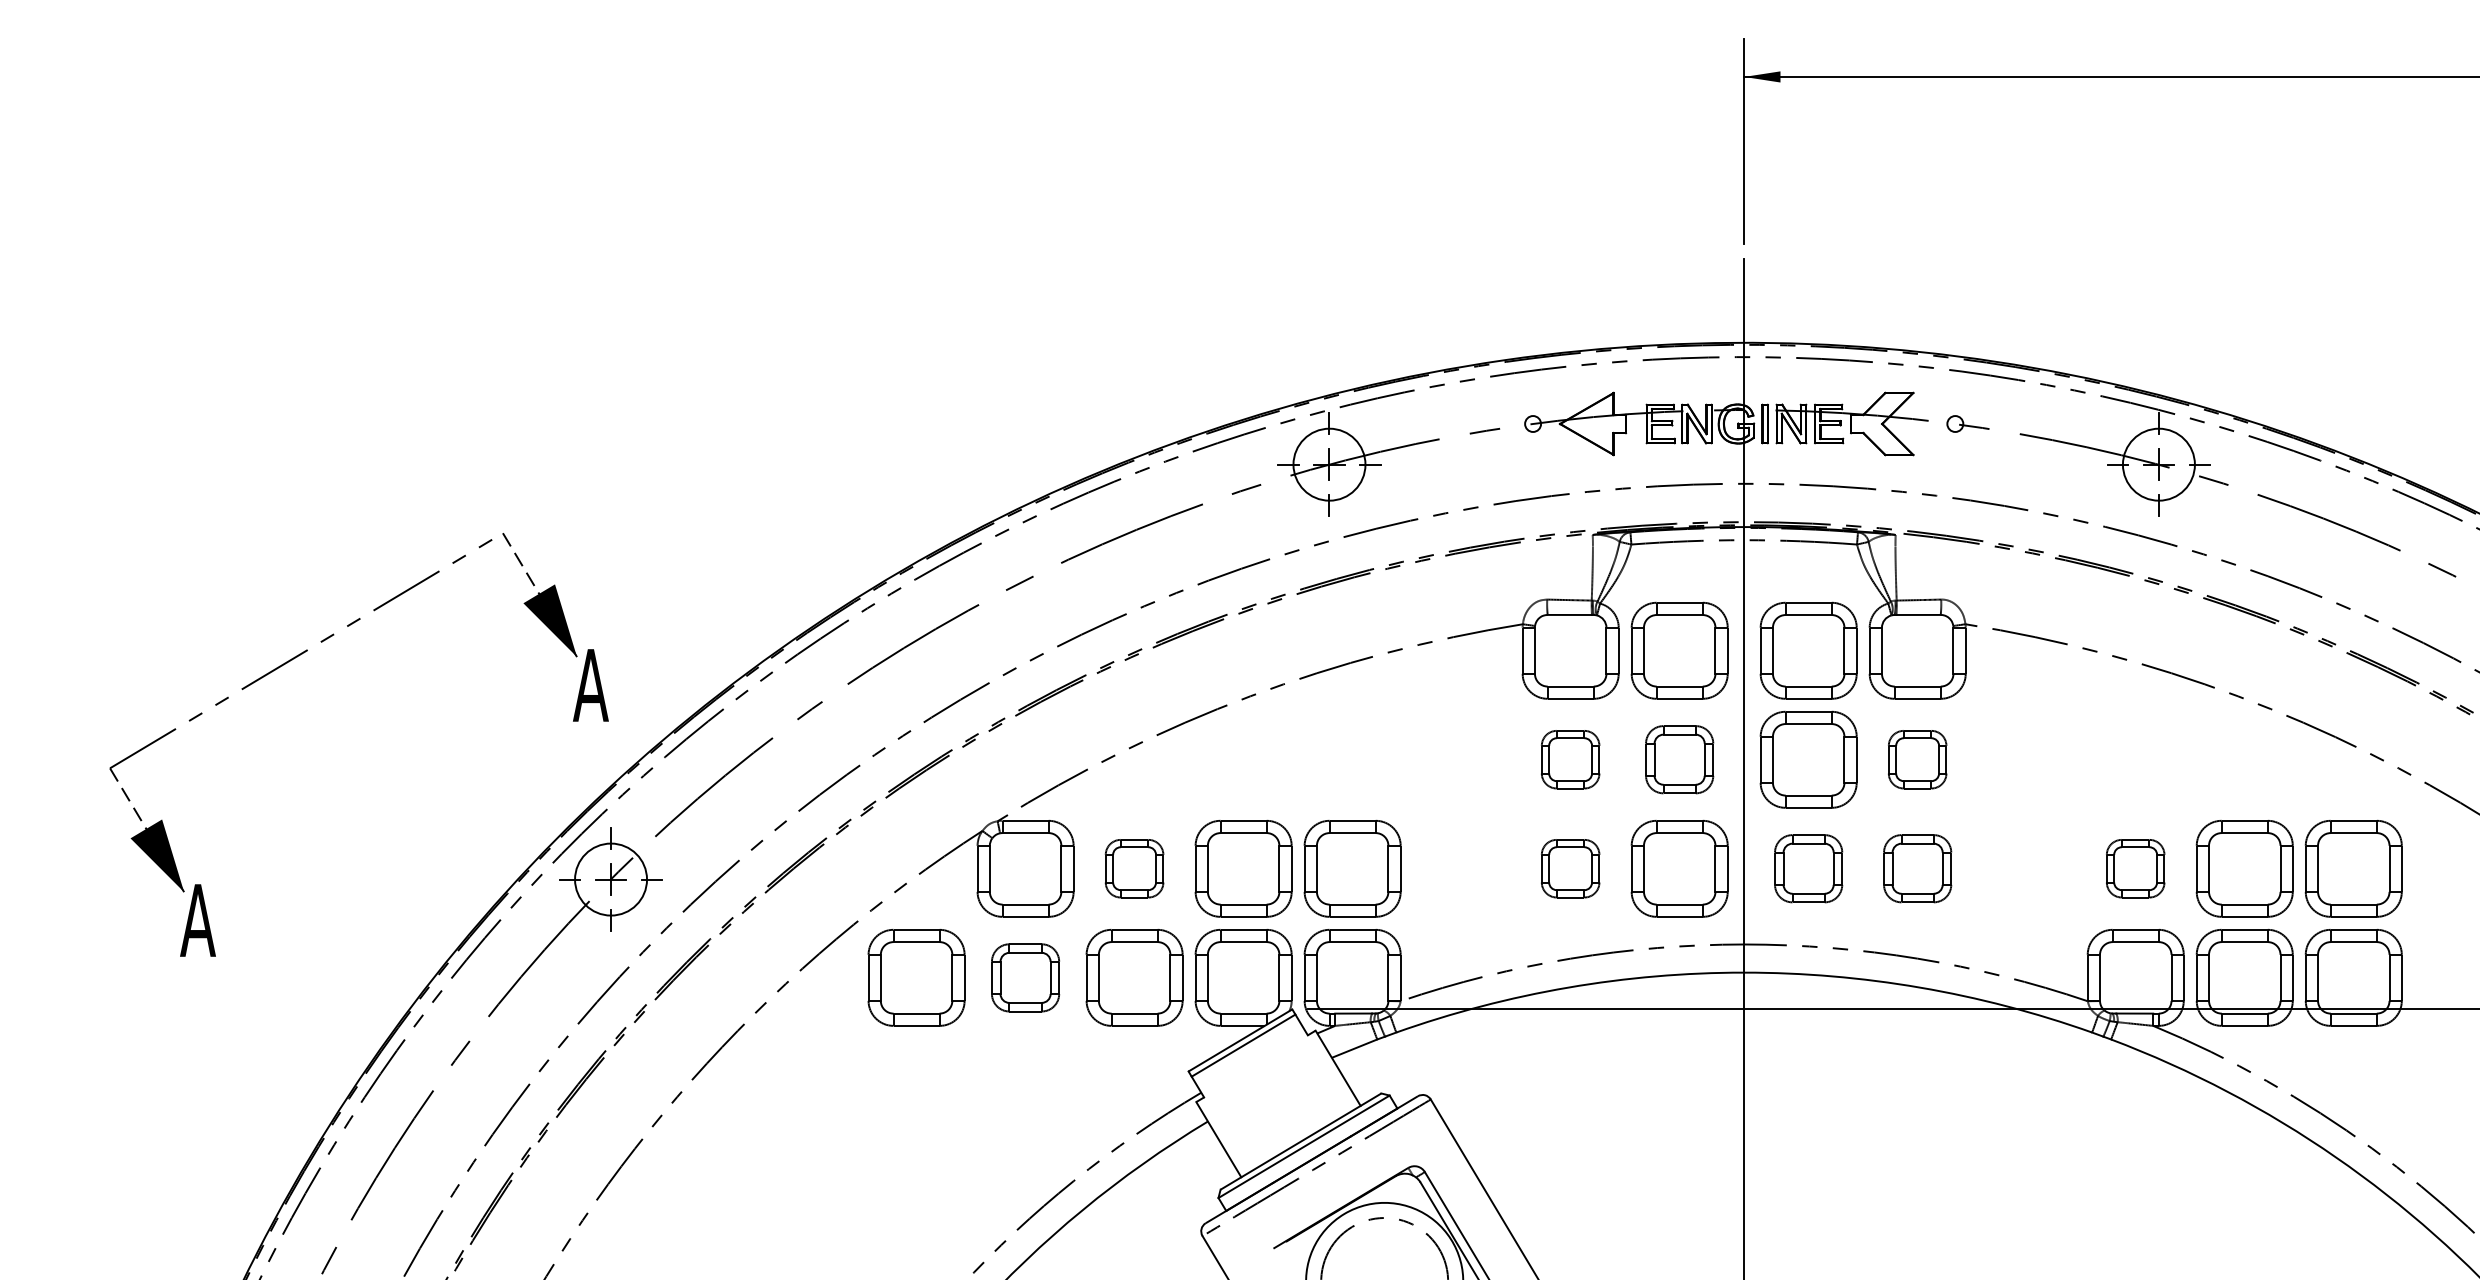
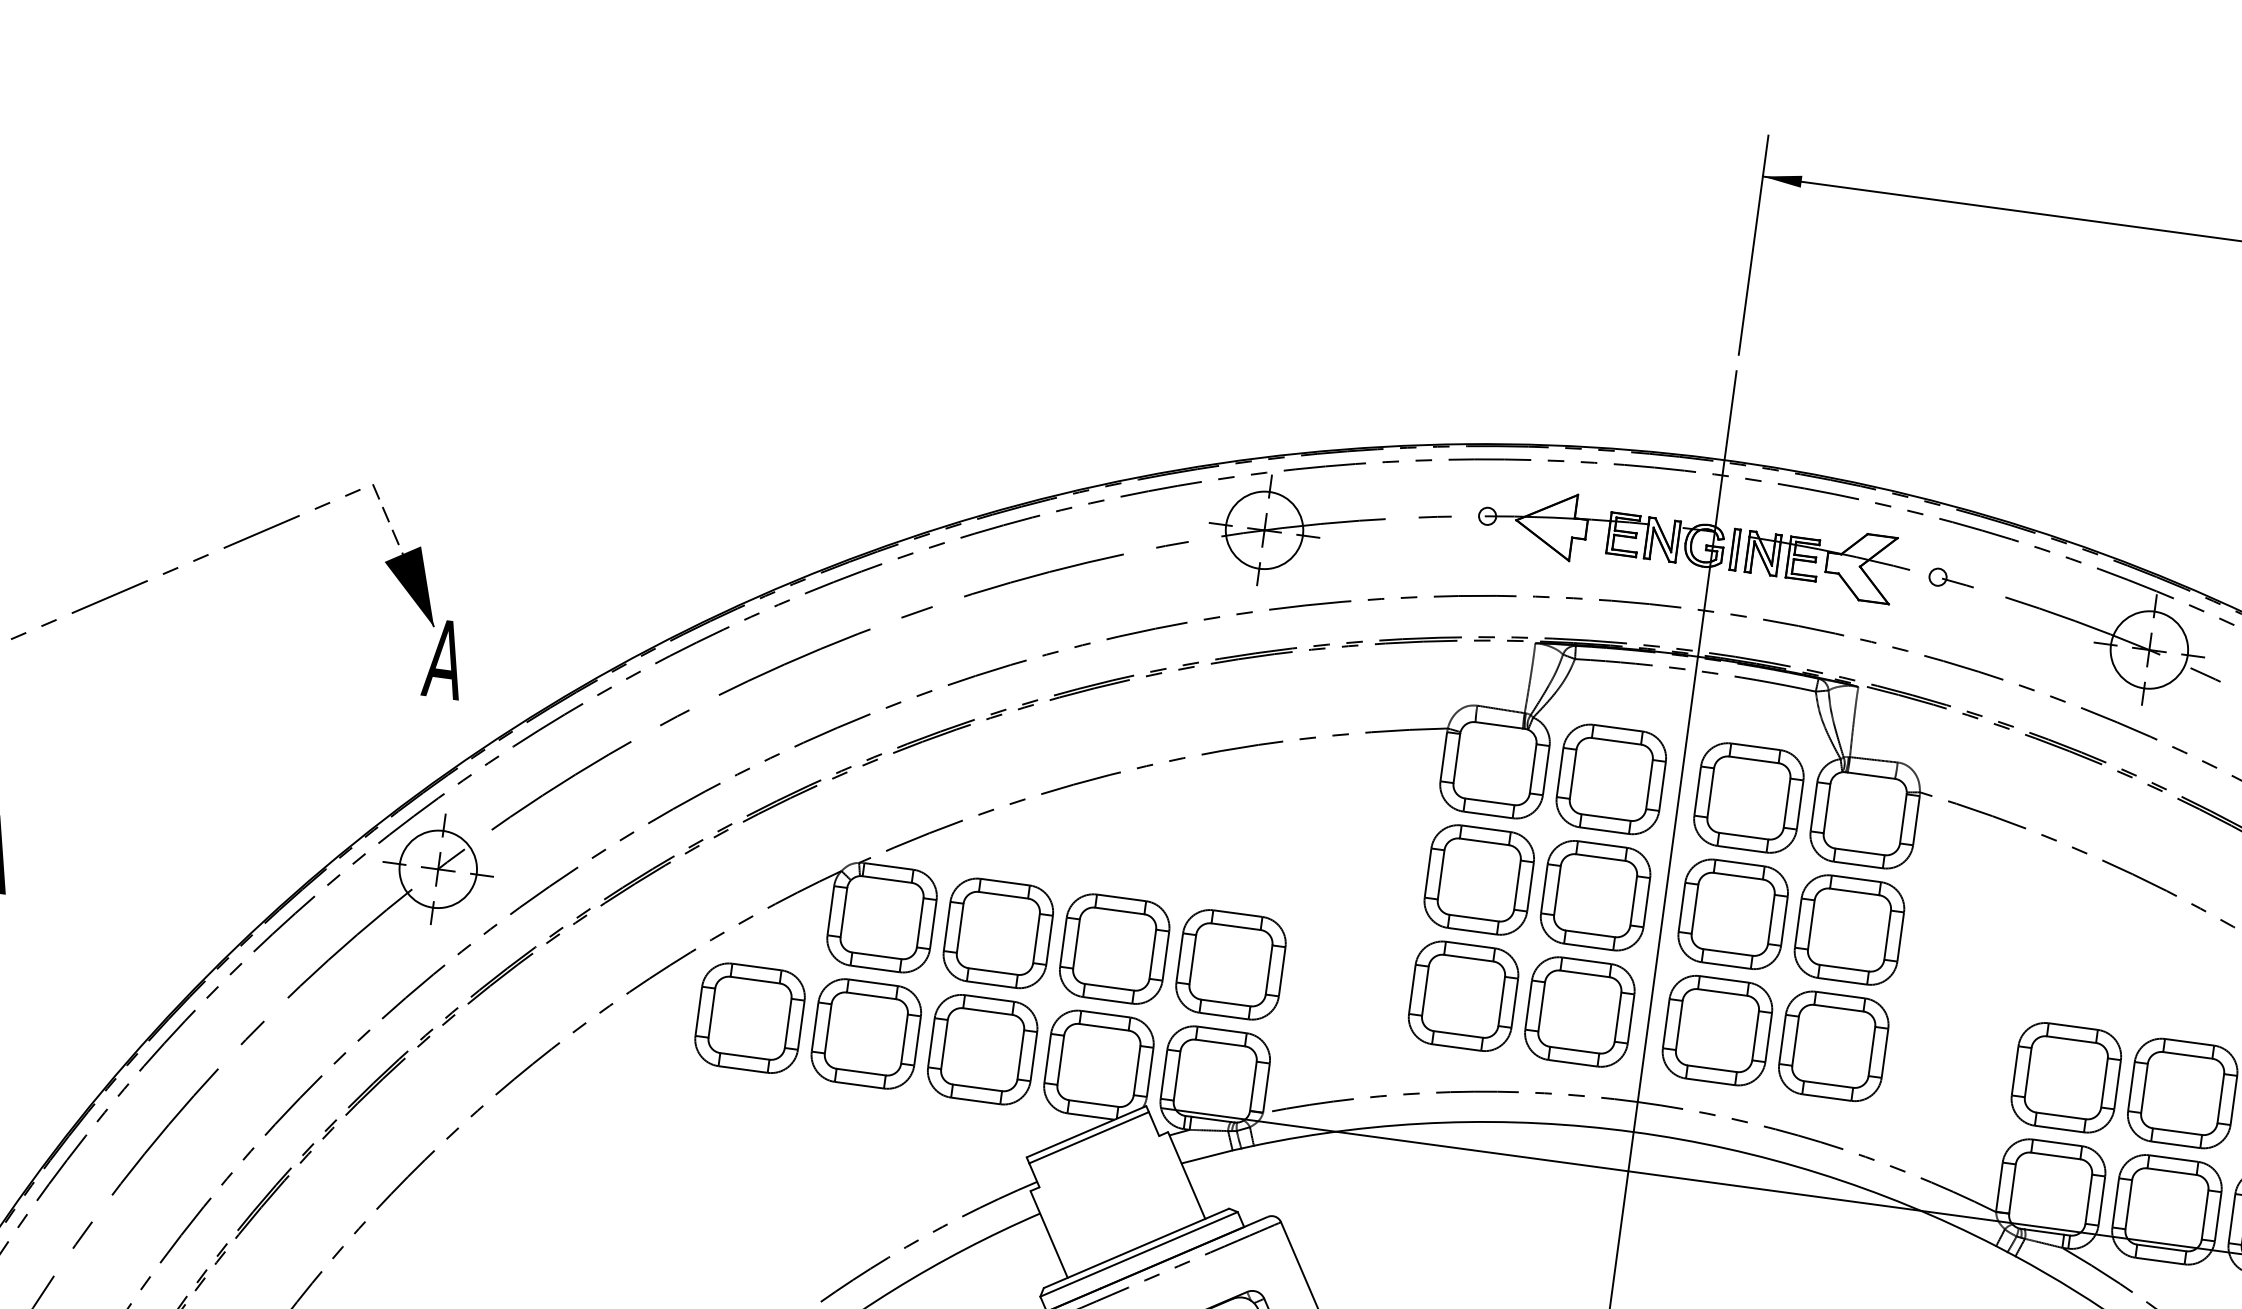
part: (1570, 759) -> (1479, 879), size x1.67
part: (1679, 759) -> (1595, 895), size x1.43
part: (1917, 759) -> (1849, 929), size x1.67
part: (1134, 868) -> (998, 933), size x1.67
part: (1570, 868) -> (1463, 995), size x1.67
part: (1808, 868) -> (1717, 1030), size x1.43
part: (1917, 868) -> (1833, 1045), size x1.43
part: (2135, 868) -> (2066, 1077), size x1.67
part: (1025, 977) -> (866, 1033), size x1.43

